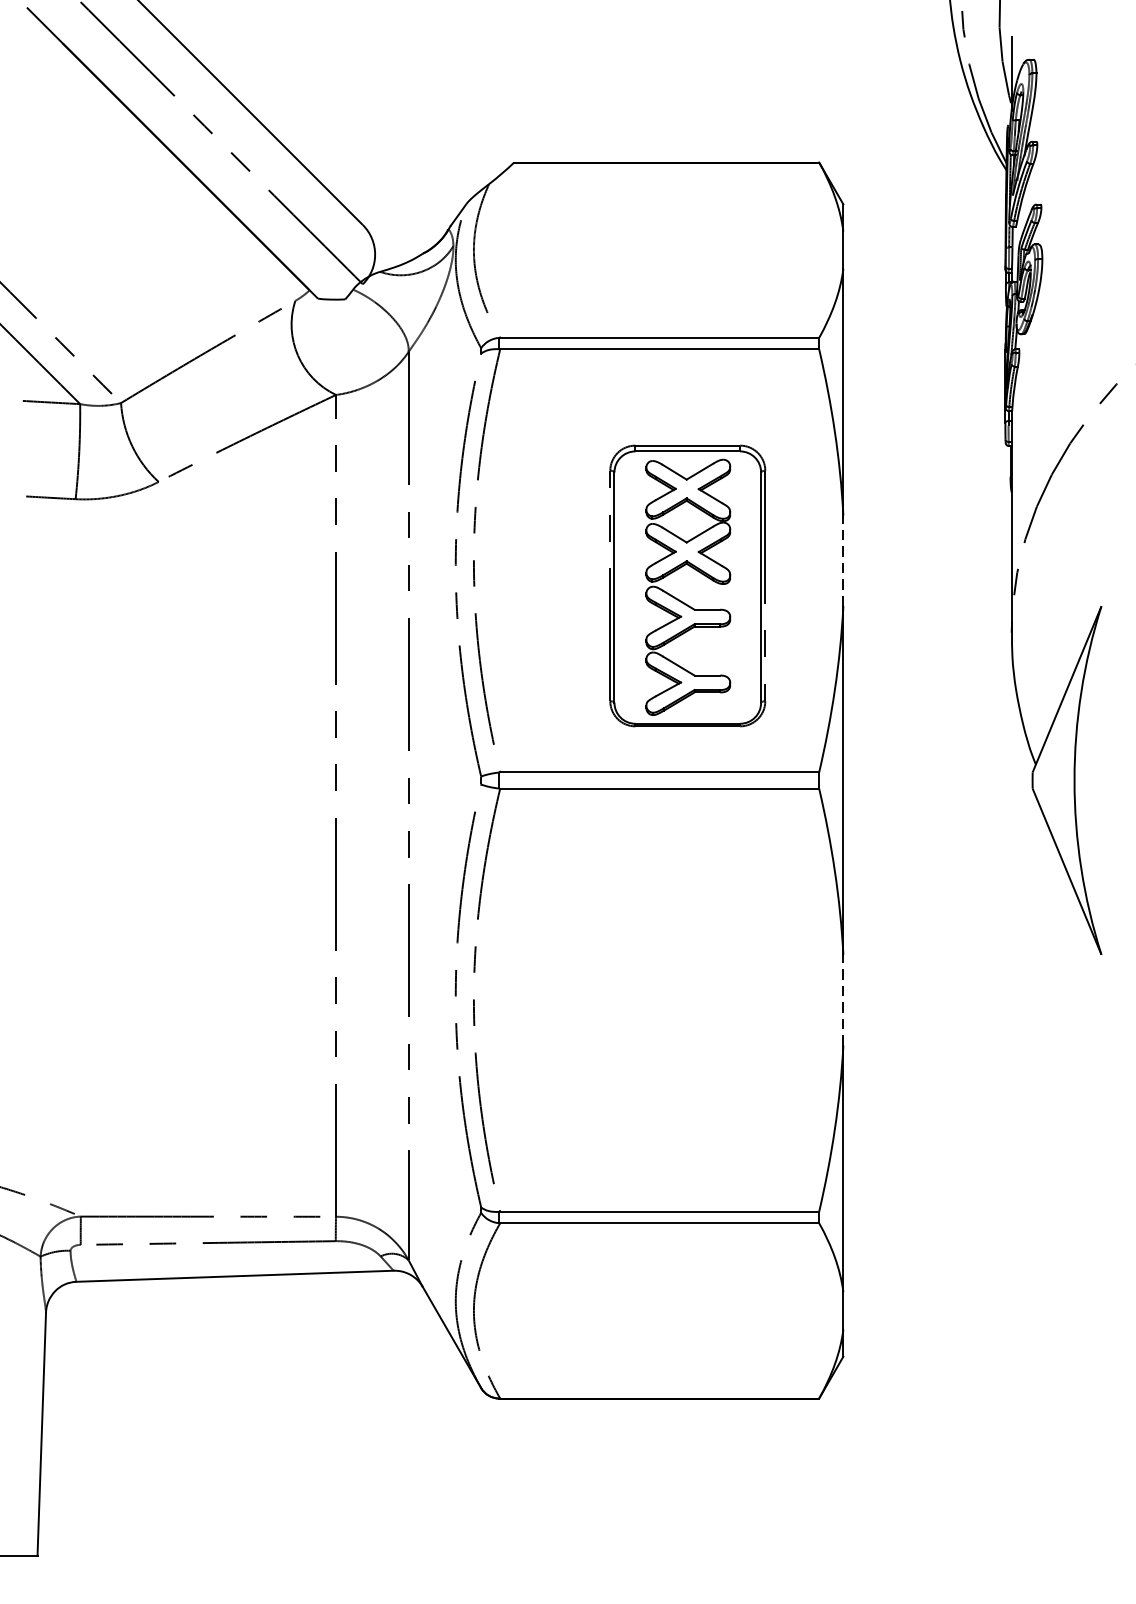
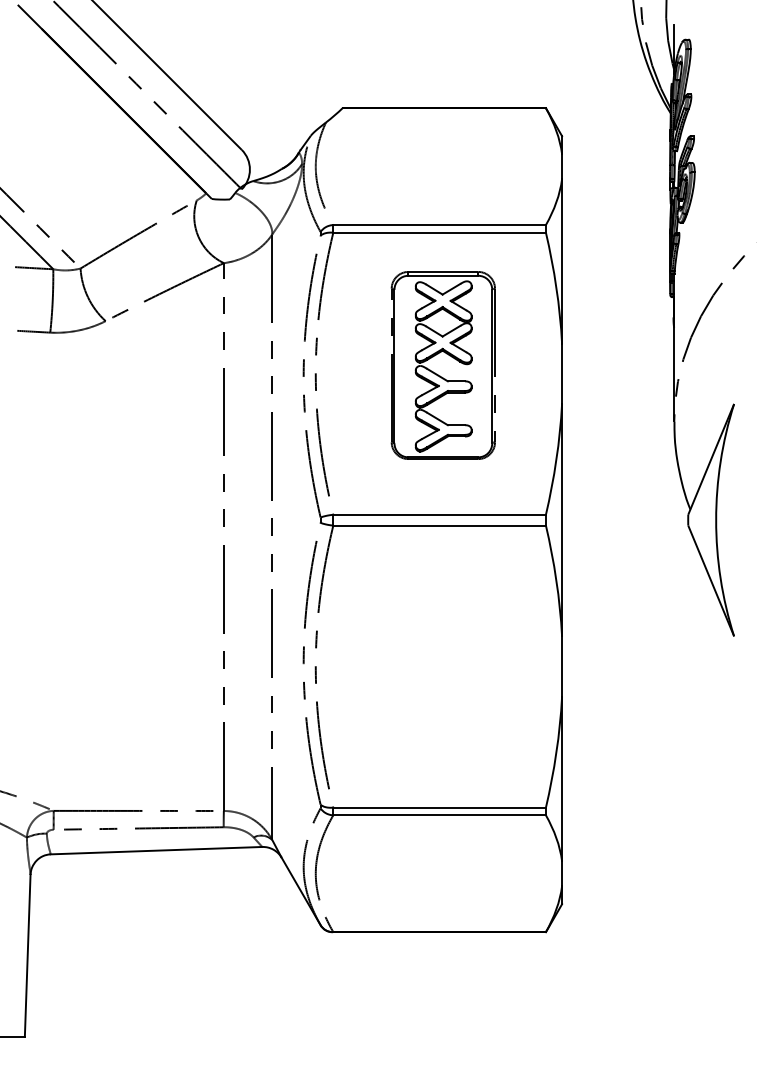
line: (844, 560) -> (562, 373), dashed -> solid
part: (686, 585) -> (442, 365), moved
line: (844, 1000) -> (562, 666), dashed -> solid

